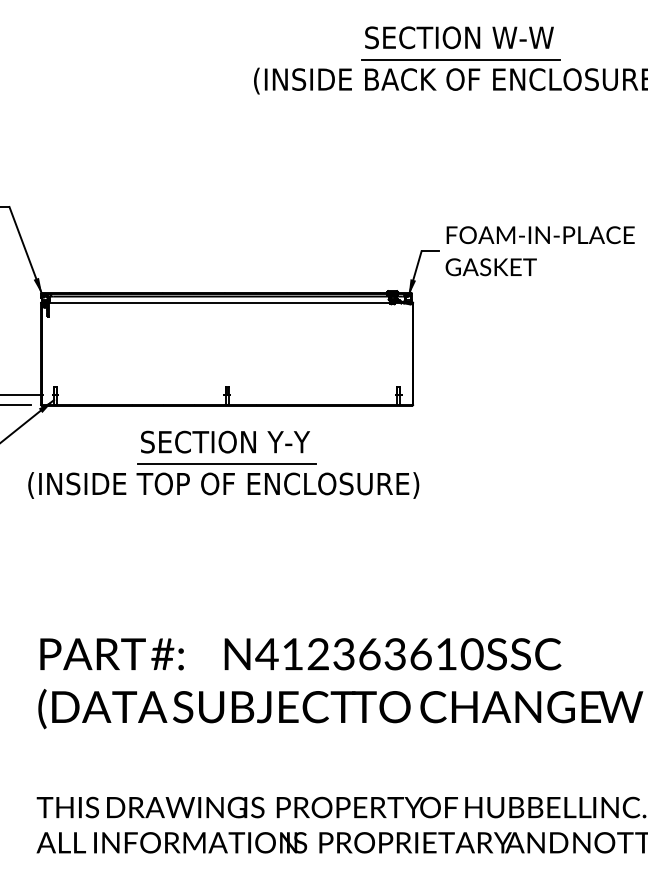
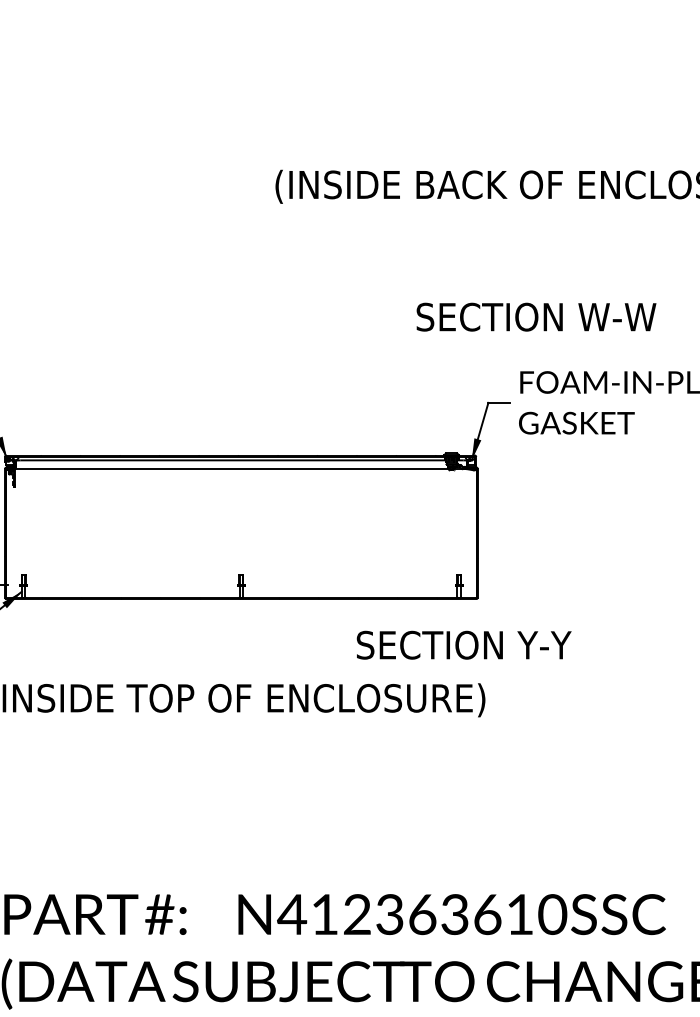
text: (459, 37) -> (536, 316), moved
line: (460, 59) -> (537, 159), removed
text: (225, 441) -> (464, 644), moved
line: (227, 463) -> (241, 672), removed

